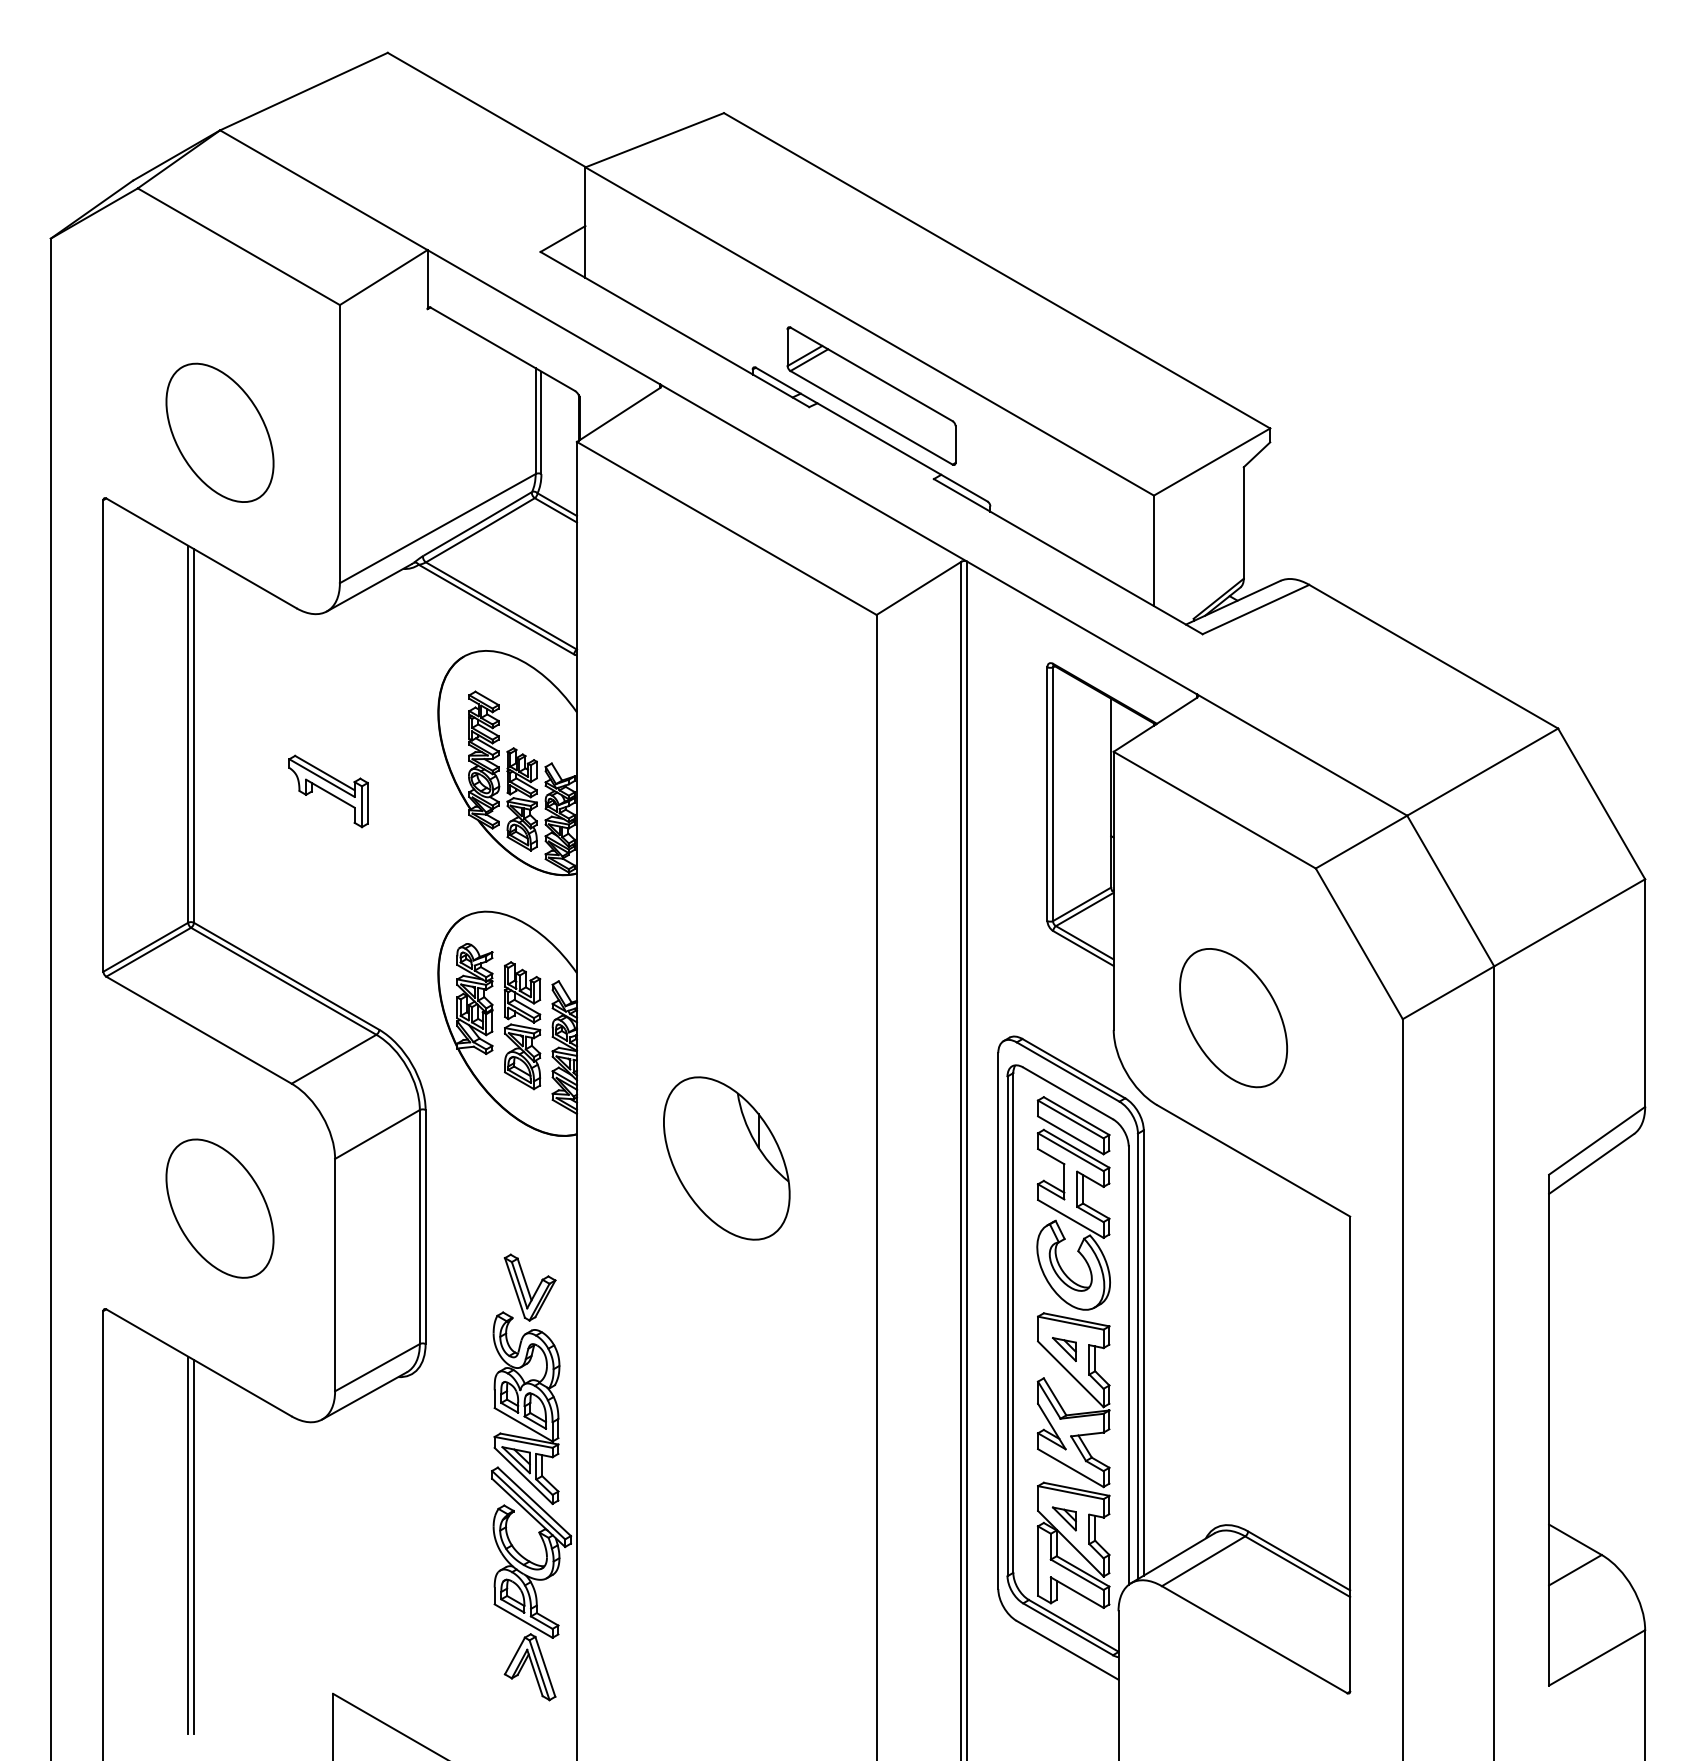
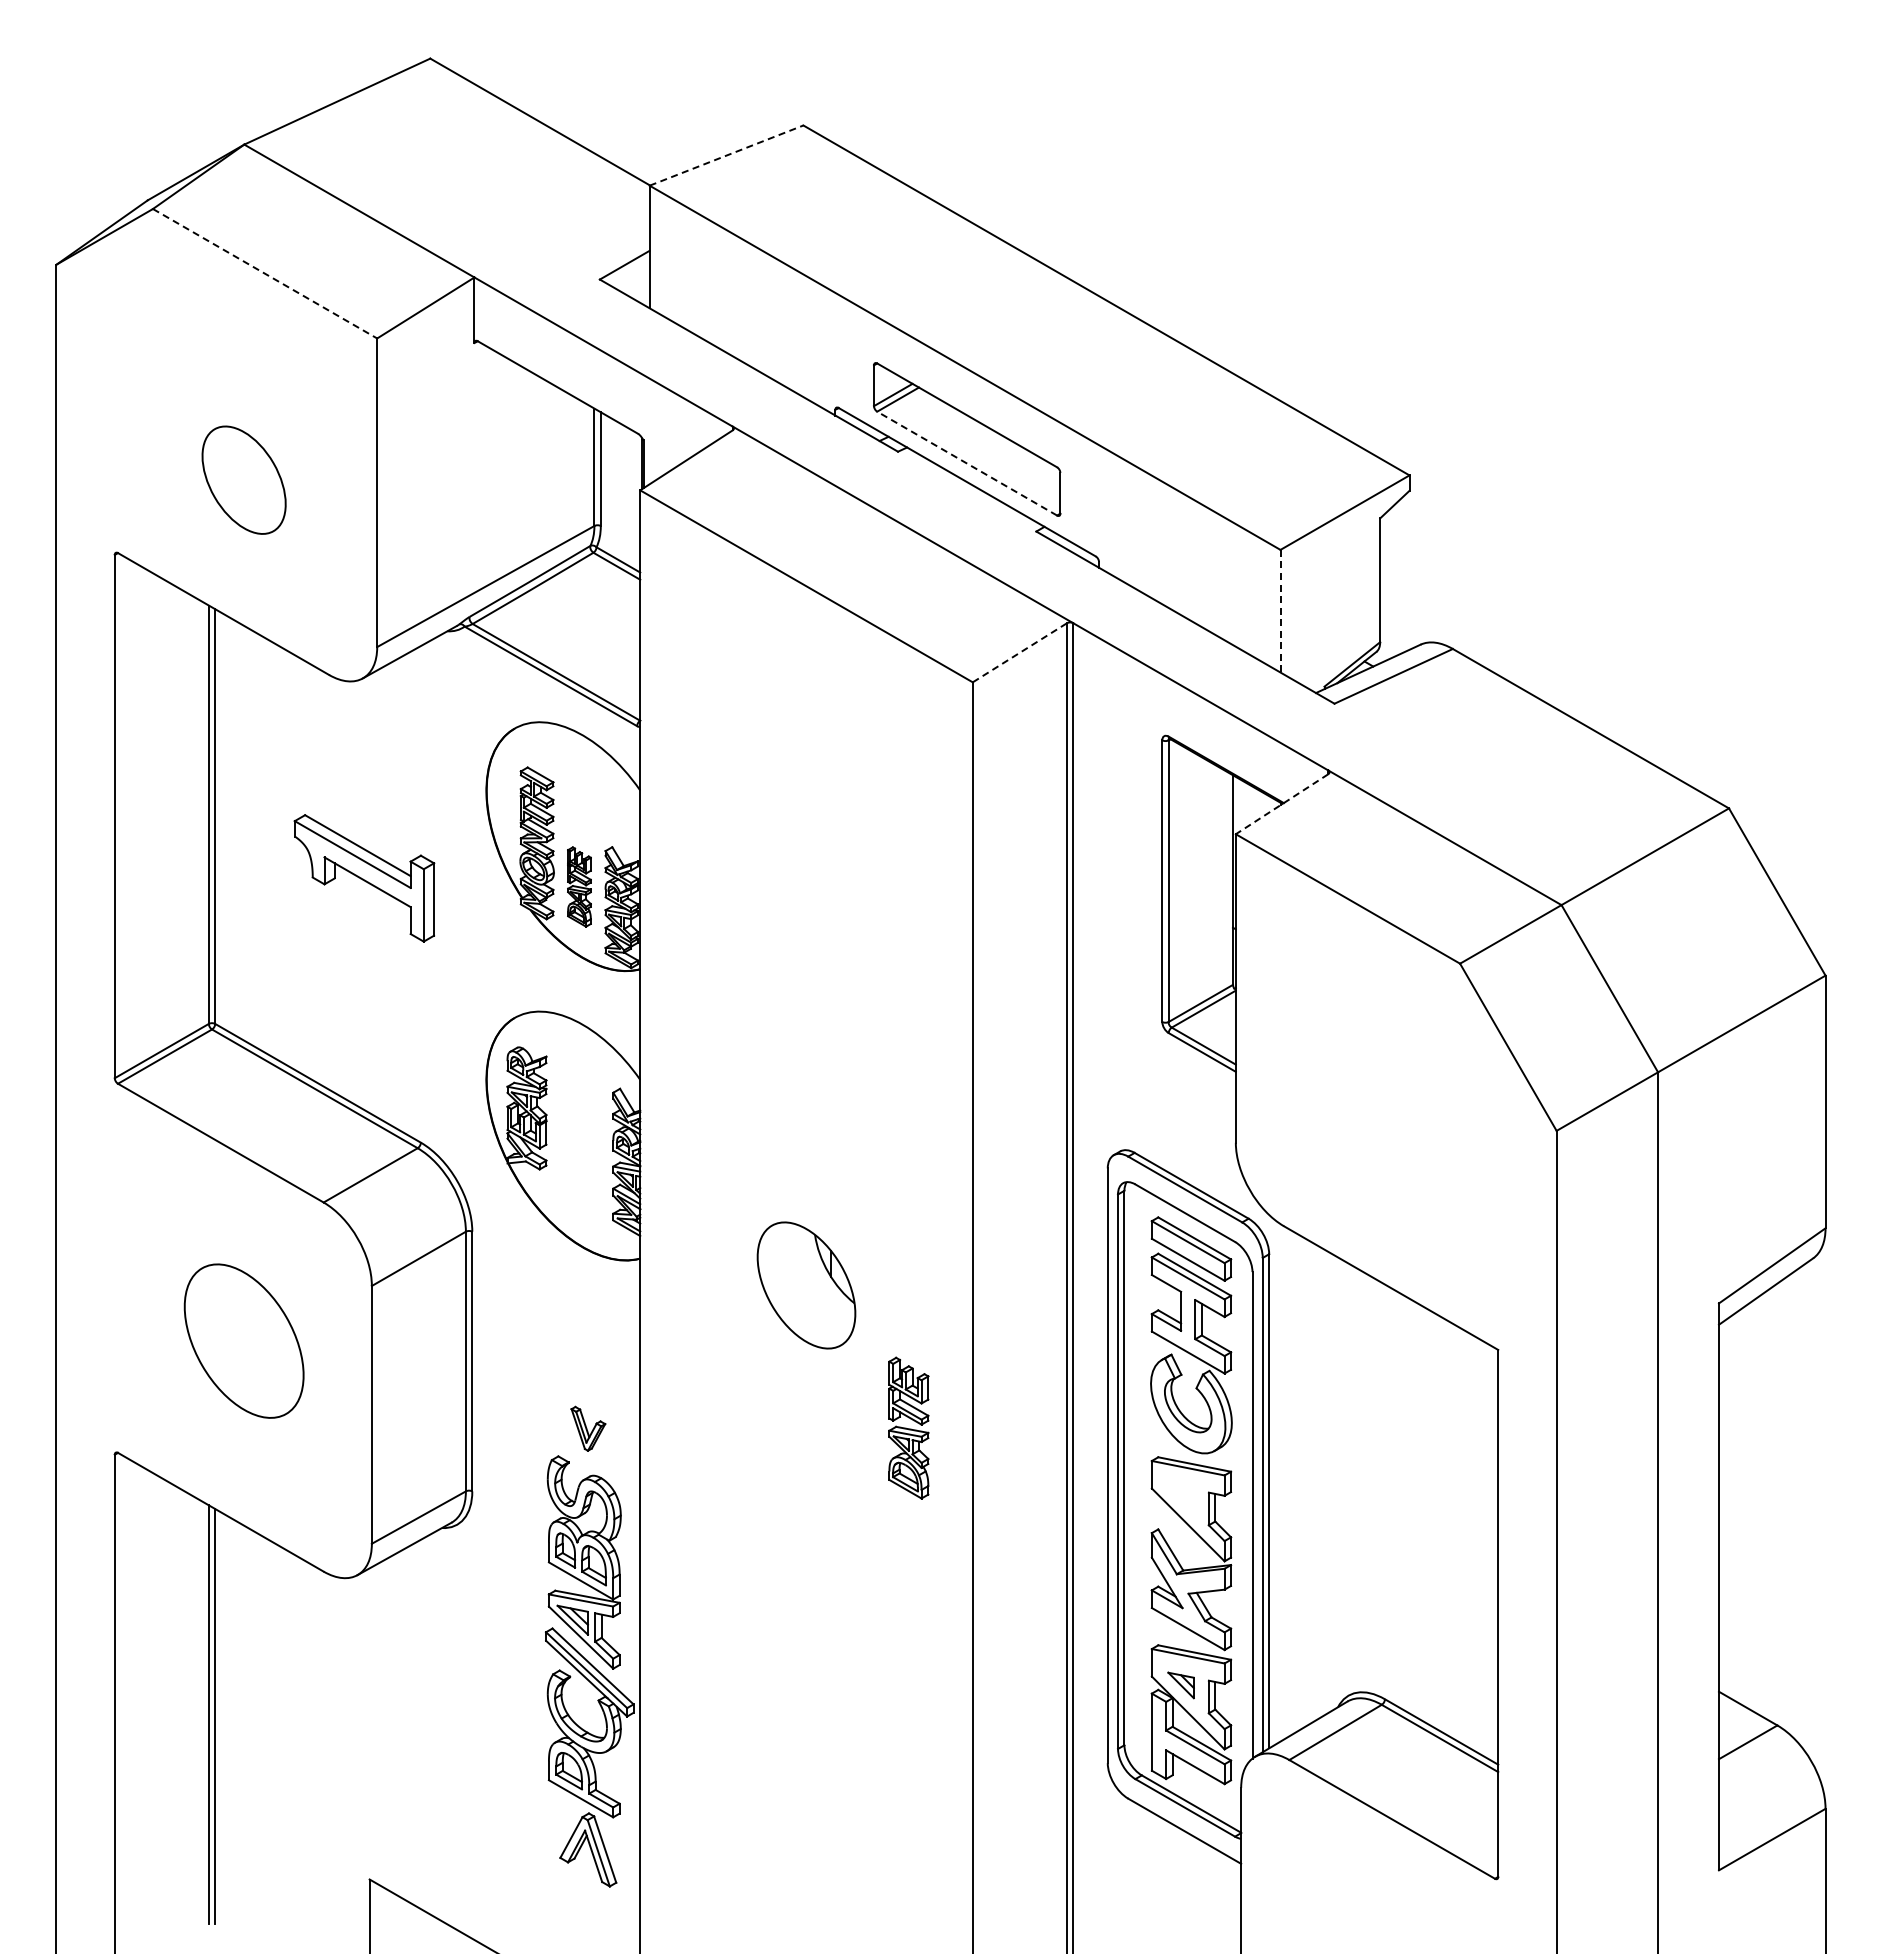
line: (654, 140) -> (726, 155), solid -> dashed
line: (239, 247) -> (265, 274), solid -> dashed
line: (871, 417) -> (967, 463), solid -> dashed
part: (219, 432) -> (243, 479), size x0.7
line: (1153, 551) -> (1280, 611), solid -> dashed
line: (918, 588) -> (1019, 652), solid -> dashed
line: (1154, 725) -> (1281, 804), solid -> dashed
part: (328, 790) -> (364, 877), size x1.6
part: (522, 798) -> (579, 886), size x0.7
part: (1233, 1017) -> (1368, 1129), removed
part: (522, 1025) -> (908, 1427), moved
part: (726, 1158) -> (806, 1285), size x0.7
part: (530, 1287) -> (588, 1428), size x0.6
part: (1063, 1349) -> (1180, 1497), removed

